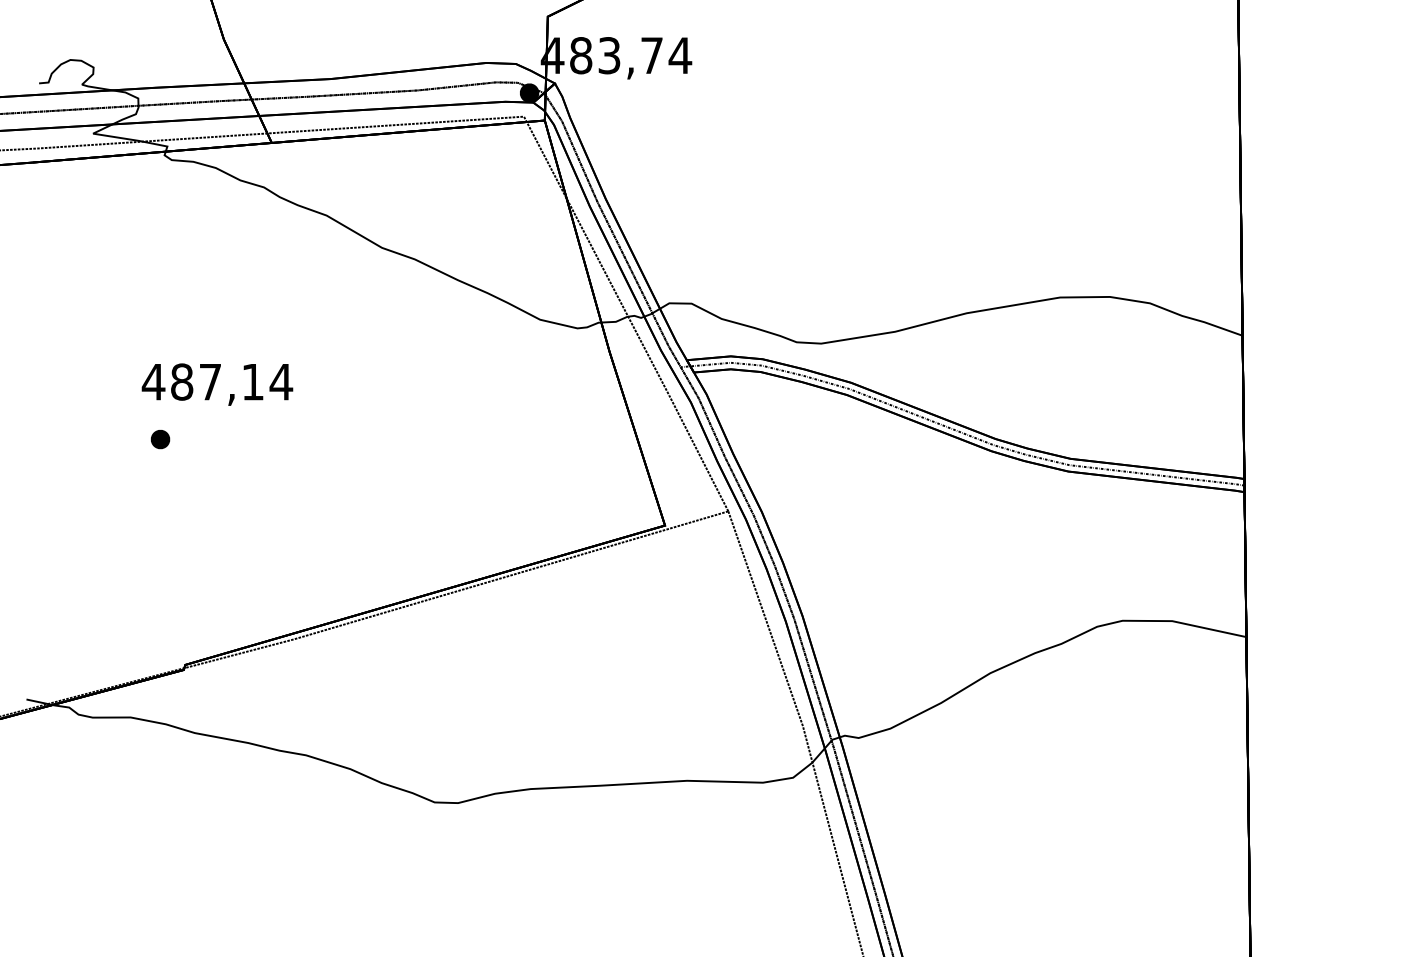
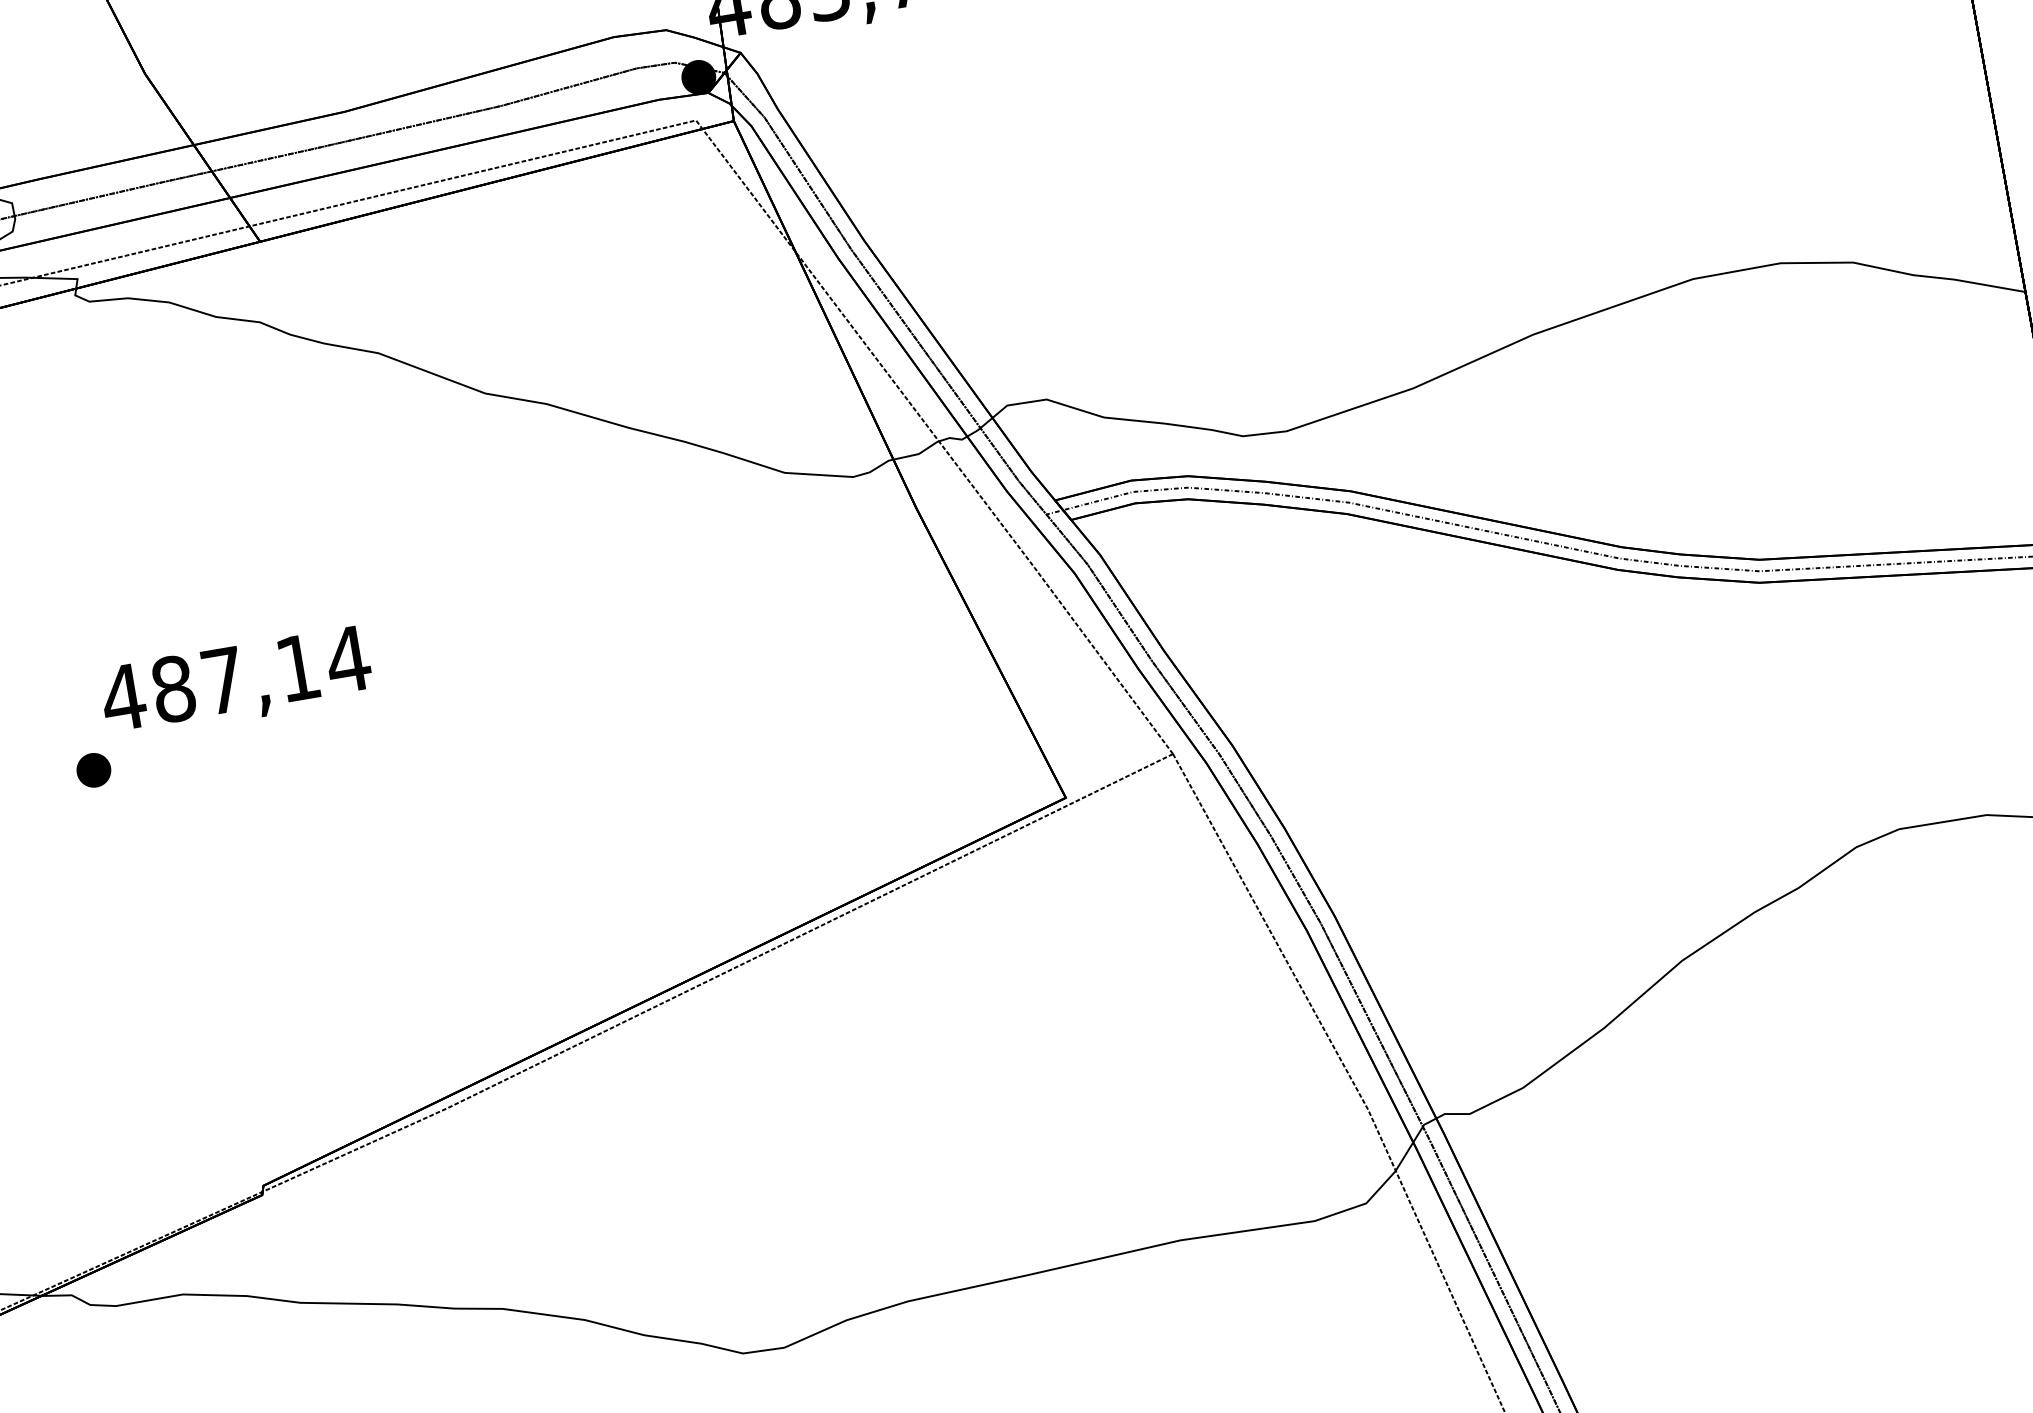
part: (160, 439) -> (93, 770), moved

